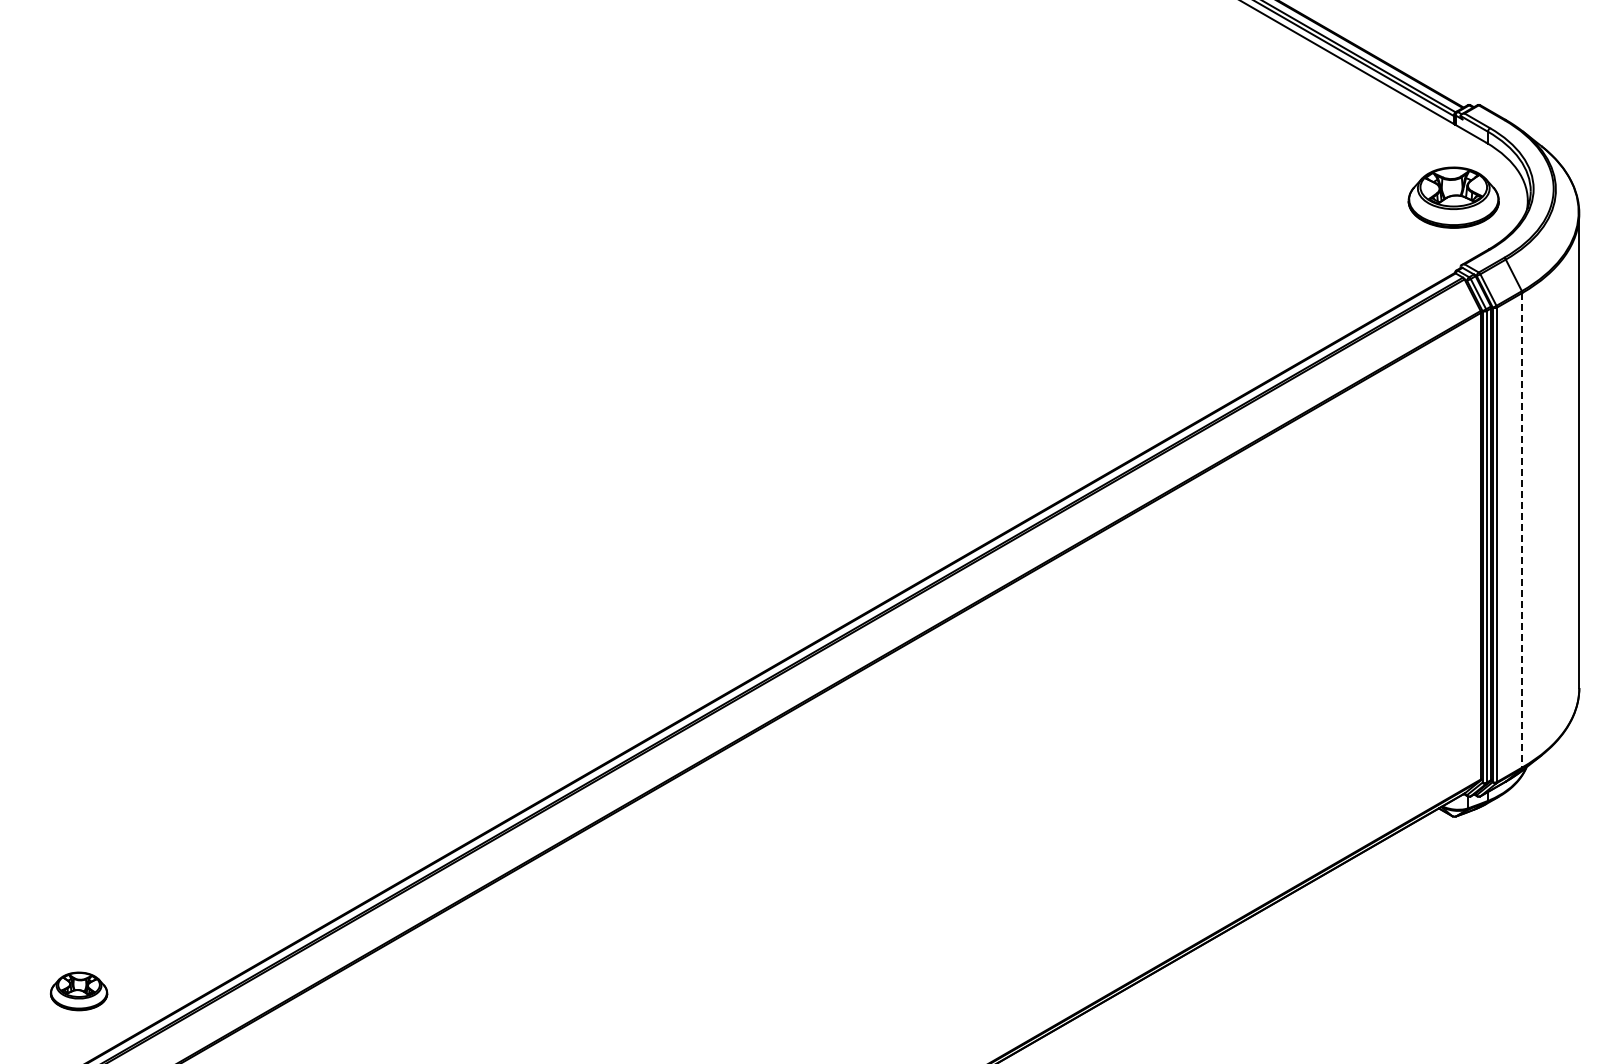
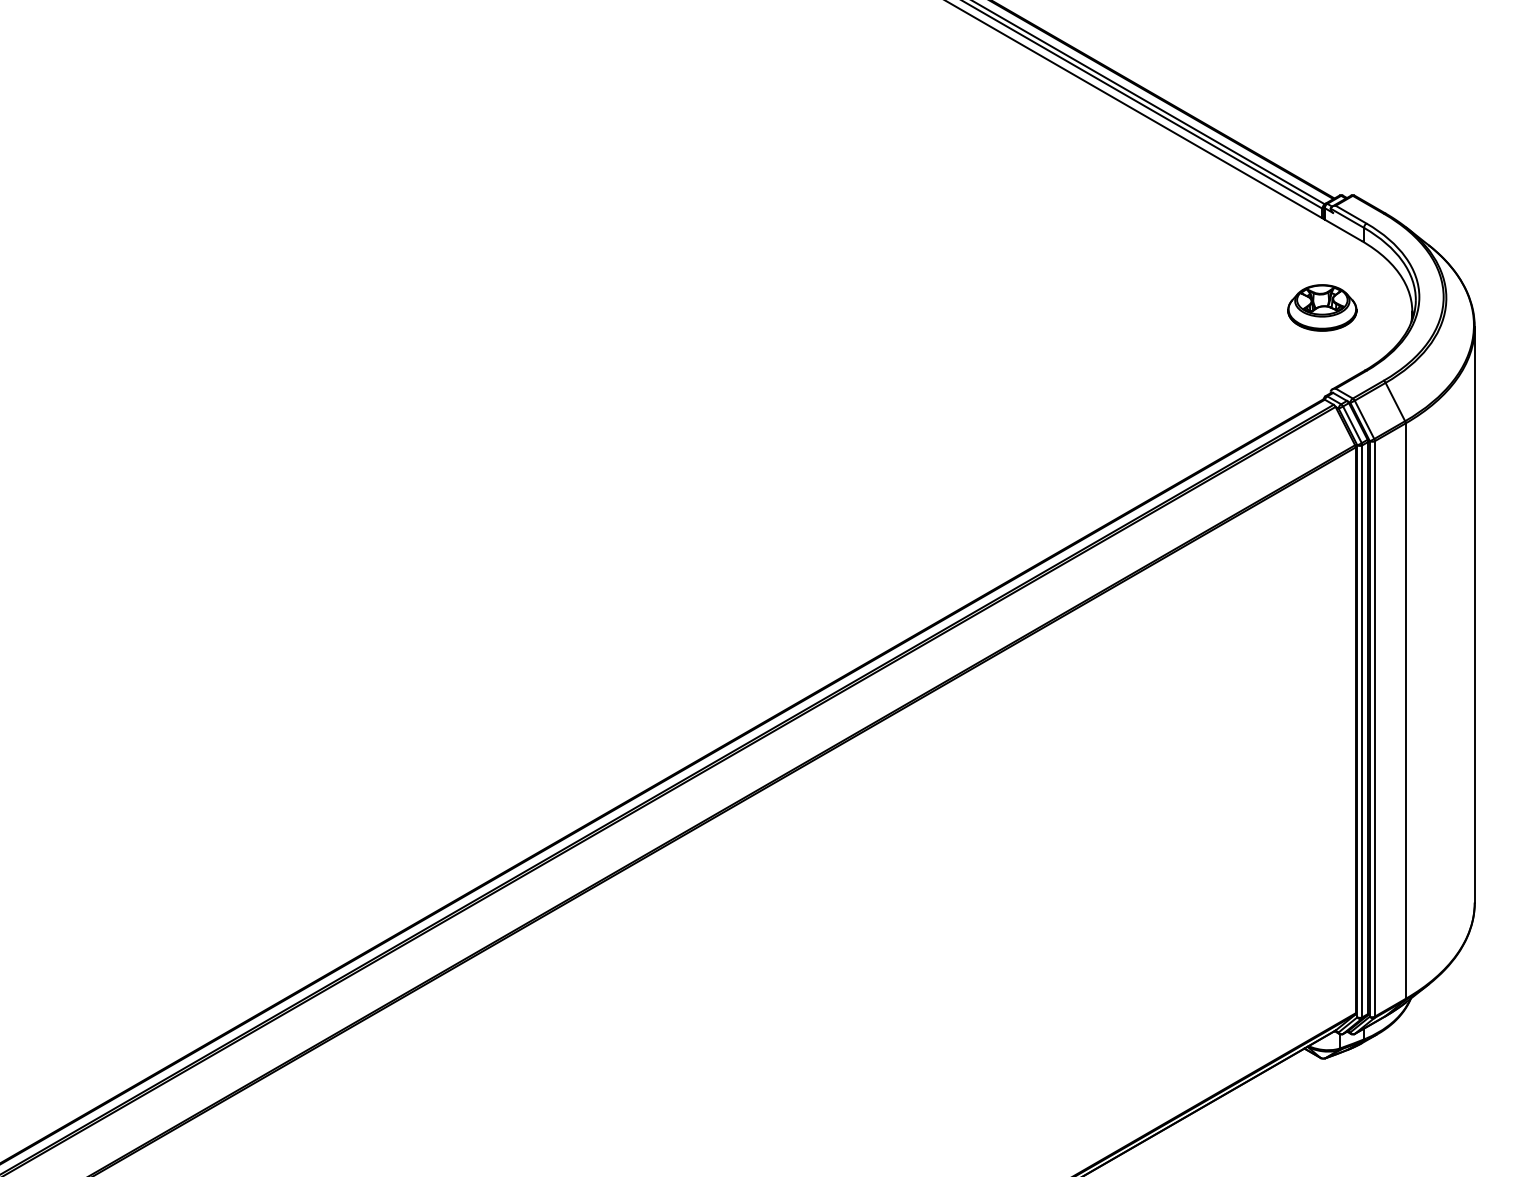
part: (1453, 197) -> (1322, 307), size x0.62
line: (1522, 530) -> (1405, 711), dashed -> solid

